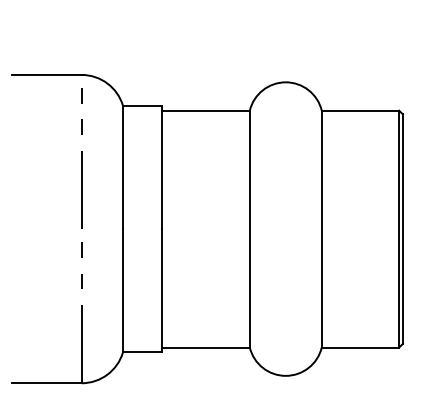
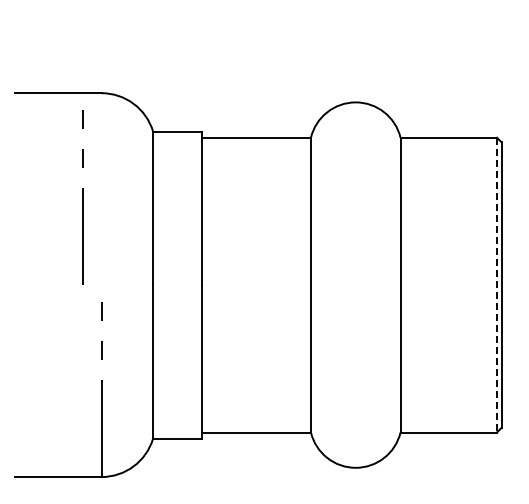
line: (81, 158) -> (82, 197), moved
line: (399, 229) -> (497, 285), solid -> dashed

